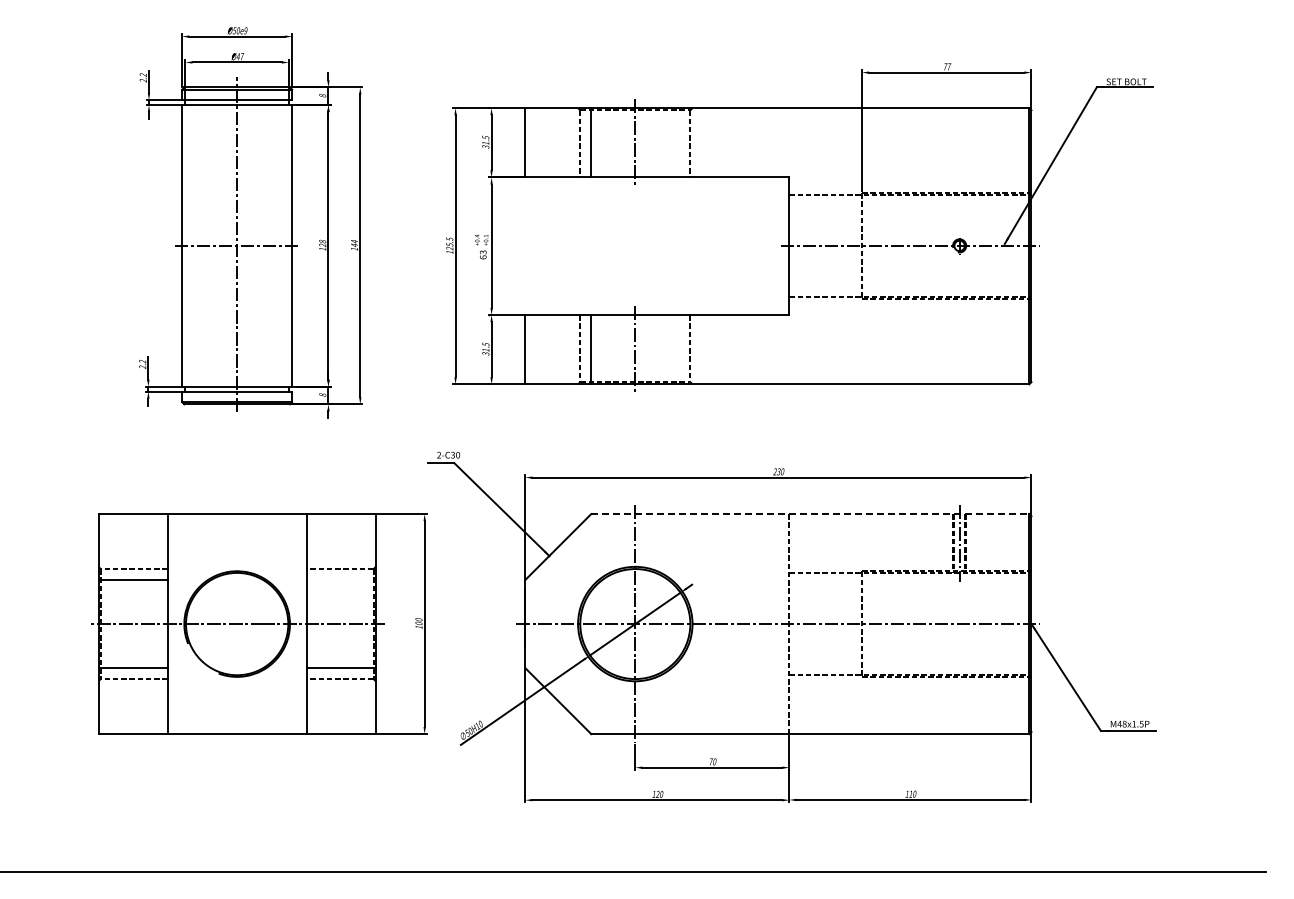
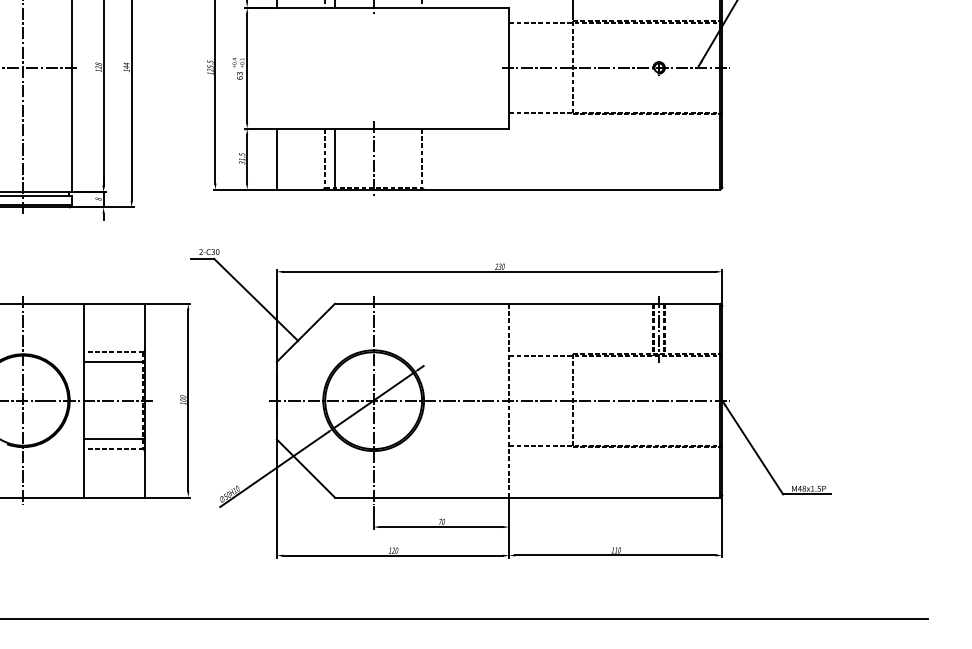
line: (810, 514) -> (527, 304), dashed -> solid
line: (340, 580) -> (114, 362), added
line: (237, 623) -> (23, 400), added

